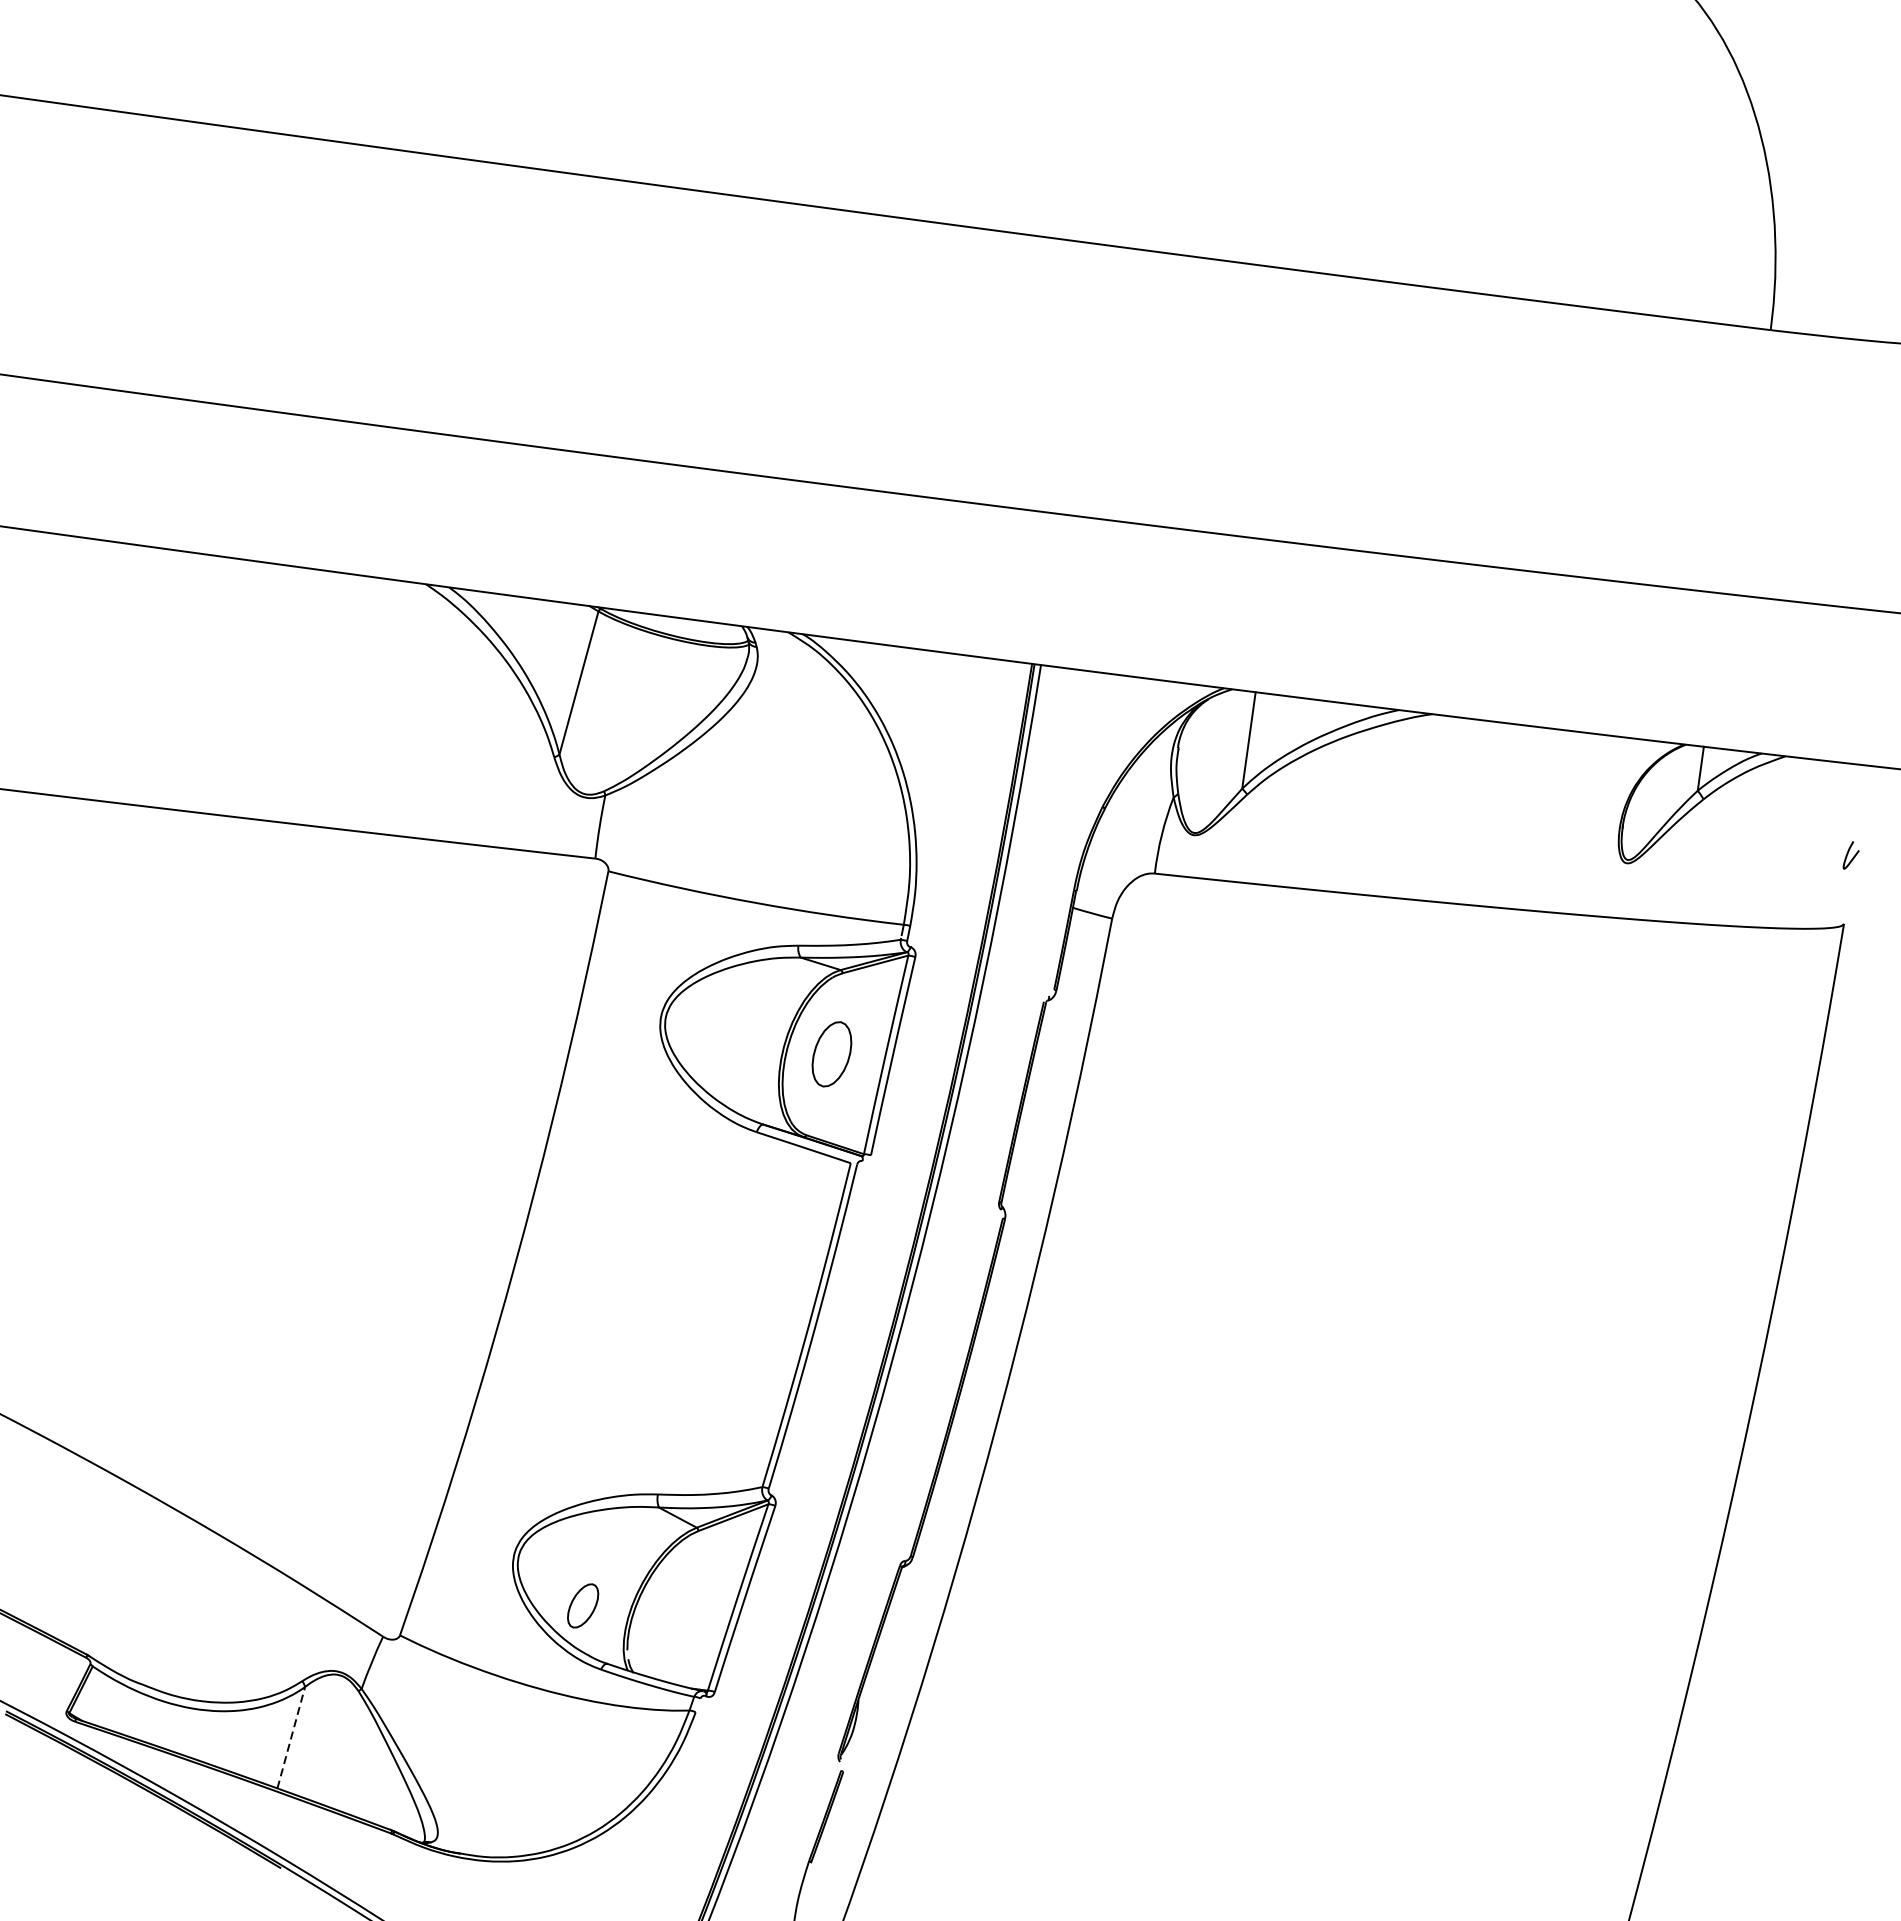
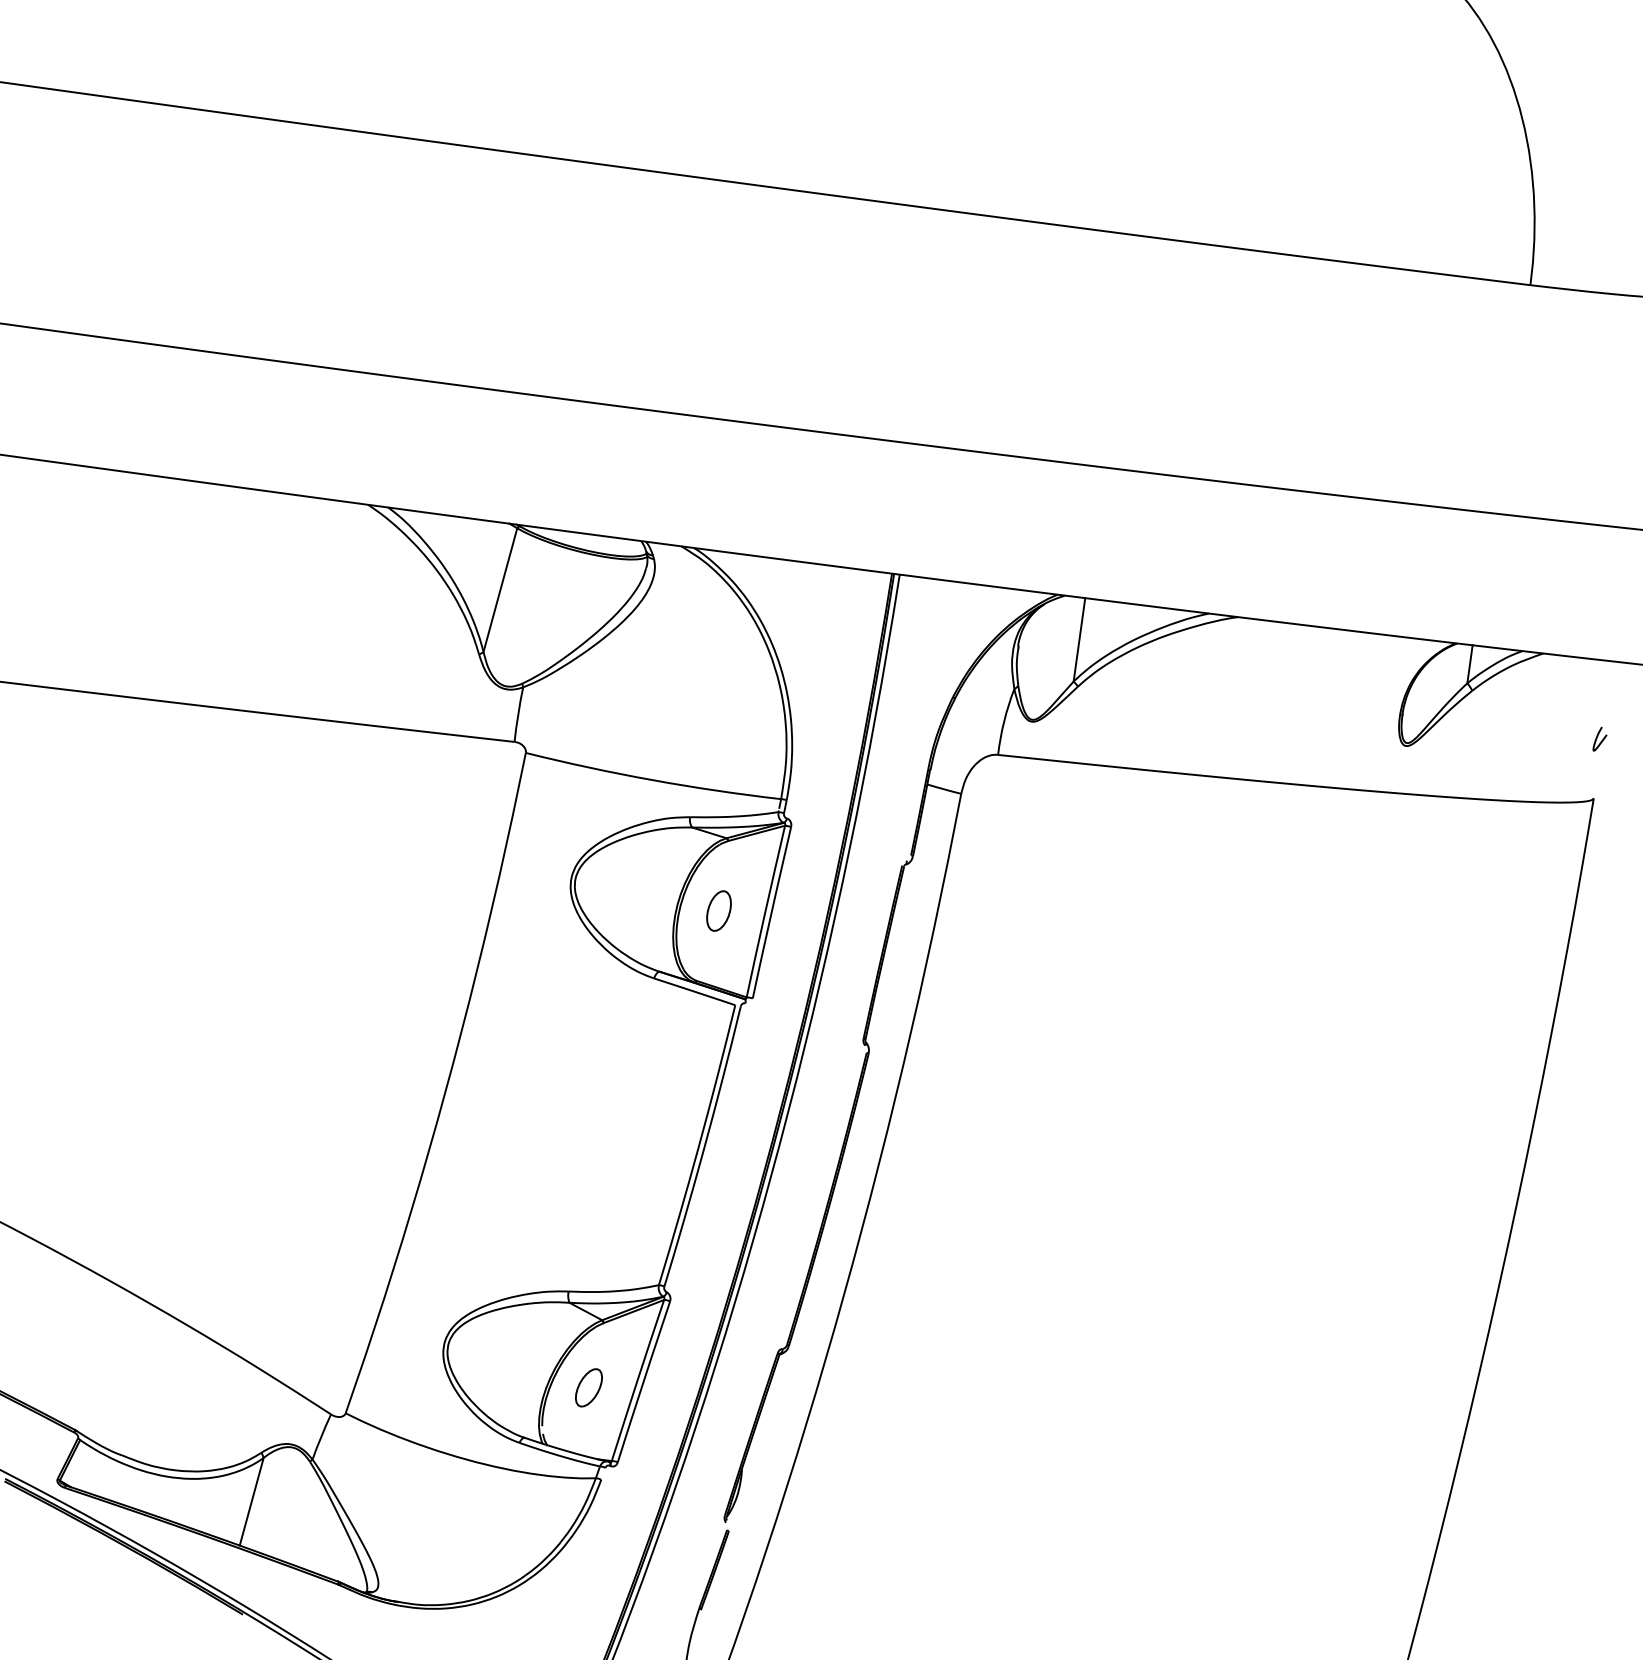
part: (831, 1053) -> (718, 910), size x0.71
part: (582, 1605) -> (588, 1387), moved
line: (291, 1737) -> (251, 1501), dashed -> solid

